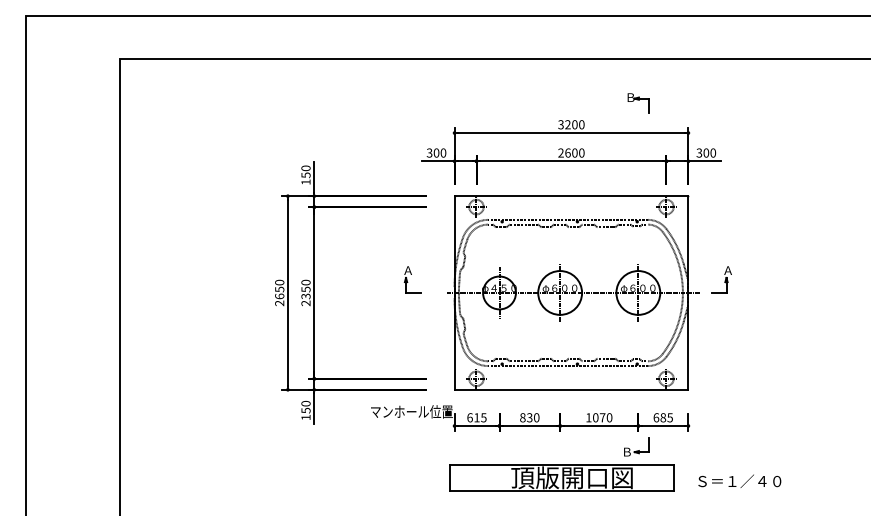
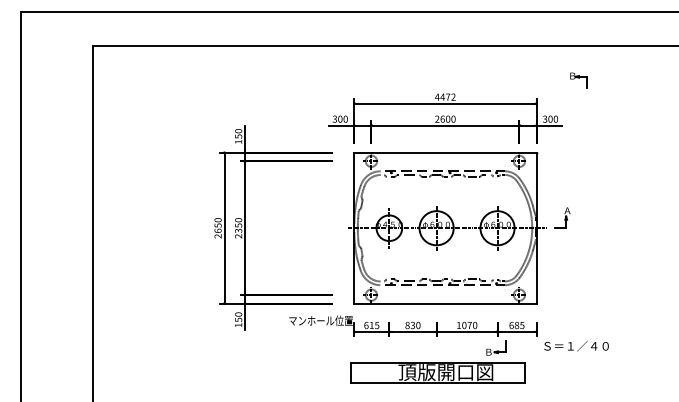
part: (638, 103) -> (578, 80), moved
text: (571, 124) -> (445, 96), 3200 -> 4472
part: (412, 279) -> (321, 217), removed
text: (739, 480) -> (576, 345), moved

